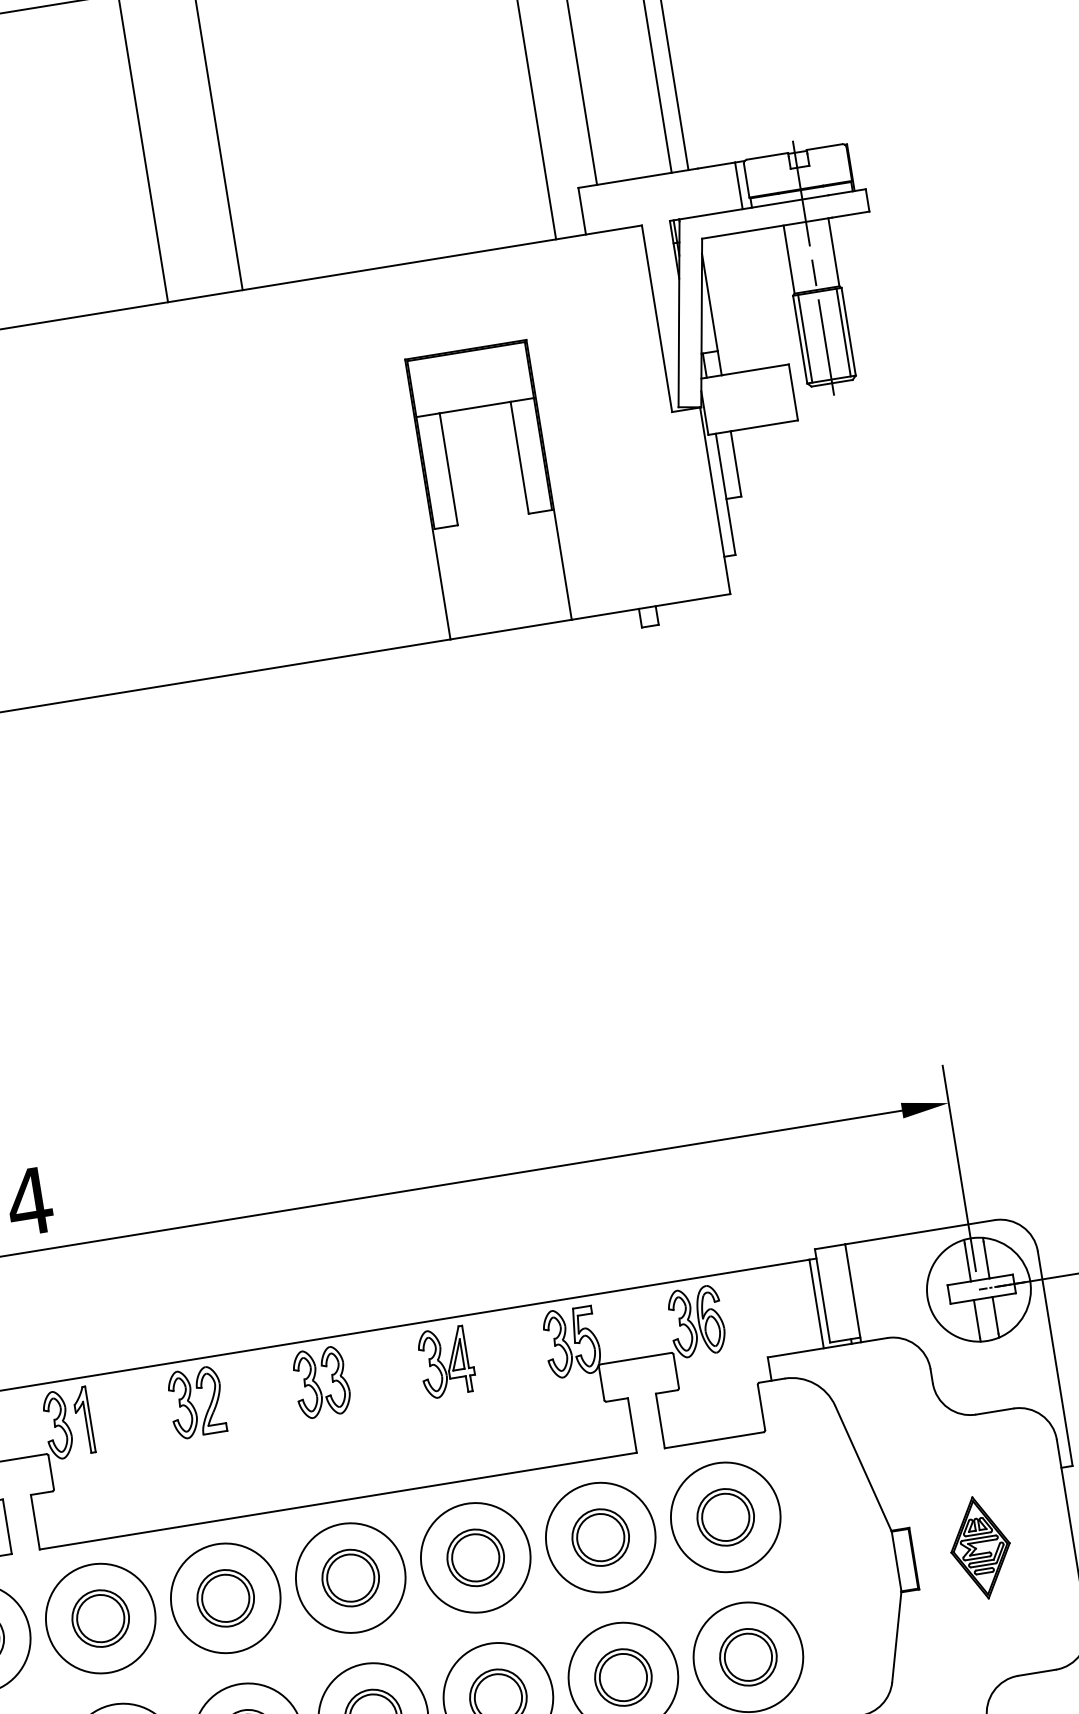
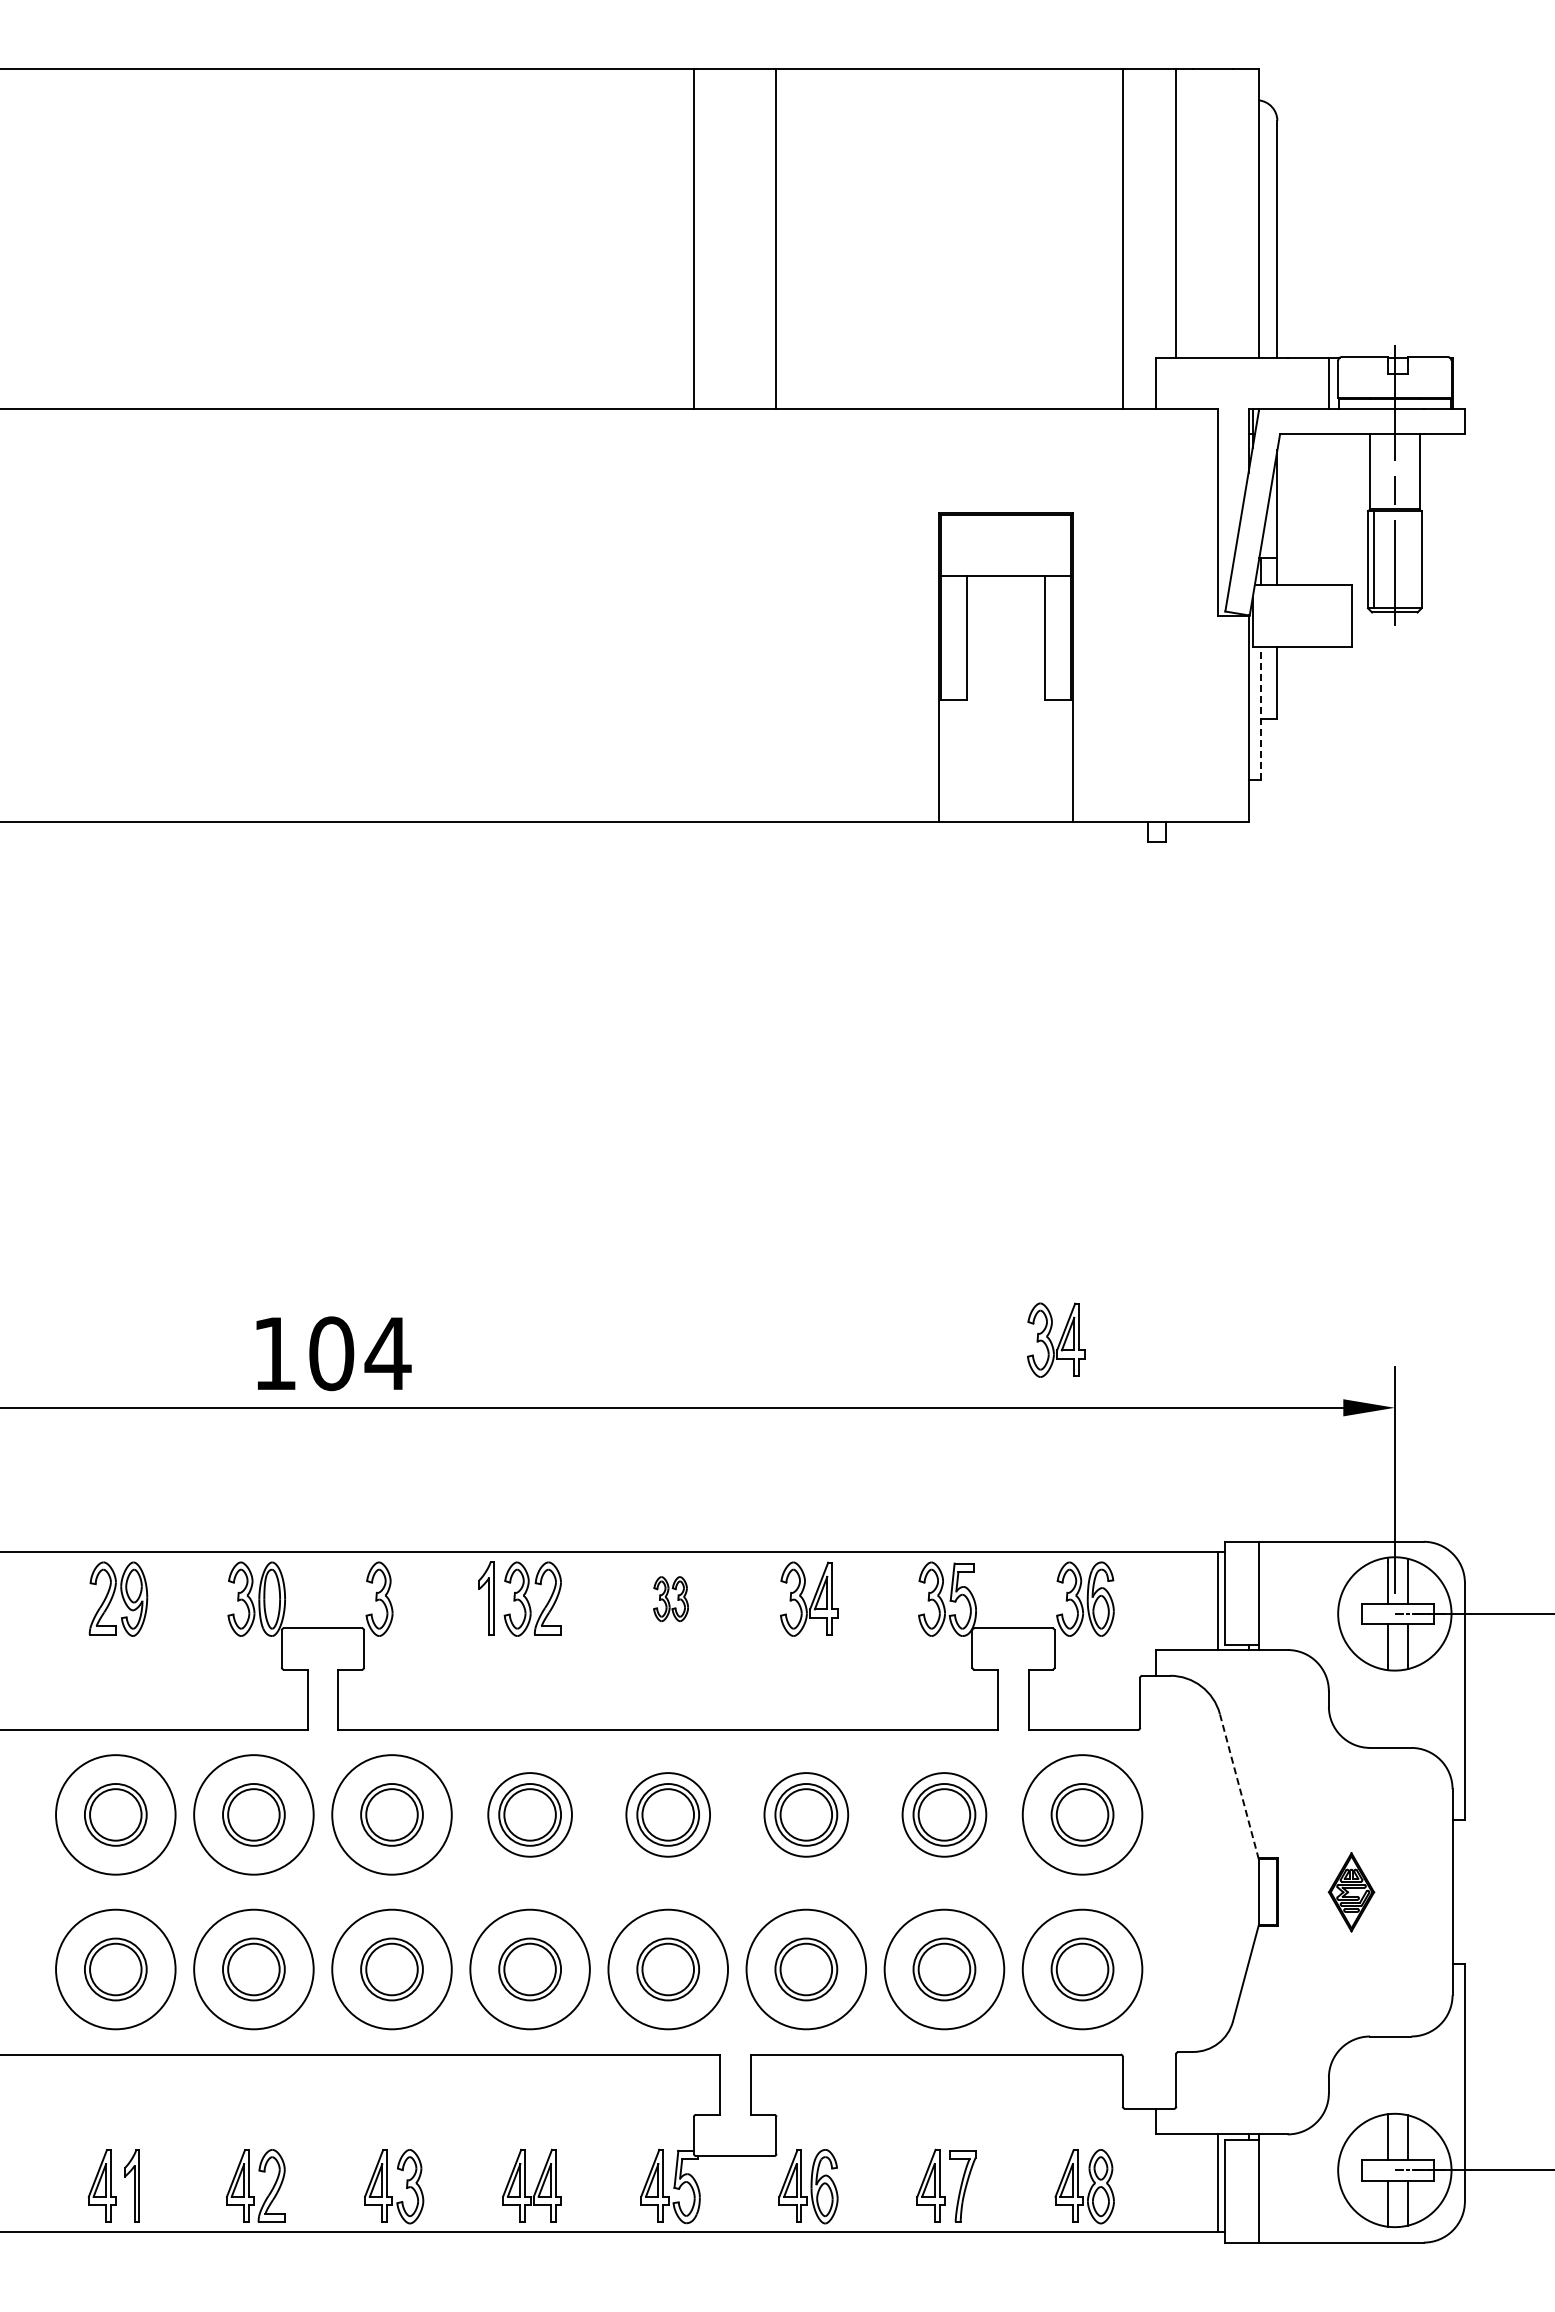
line: (843, 332) -> (1416, 559), removed
line: (725, 494) -> (1260, 713), solid -> dashed
part: (632, 1090) -> (1056, 1339), added
part: (321, 1381) -> (670, 1598), size x0.6
part: (83, 1420) -> (486, 1598), moved
line: (863, 1468) -> (1239, 1786), solid -> dashed
circle: (600, 1537) -> (944, 1814), size x0.7
part: (980, 1548) -> (1351, 1892), size x0.7
circle: (475, 1557) -> (806, 1814), size x0.7
circle: (350, 1577) -> (668, 1814), size x0.7
circle: (225, 1598) -> (529, 1814), size x0.7

